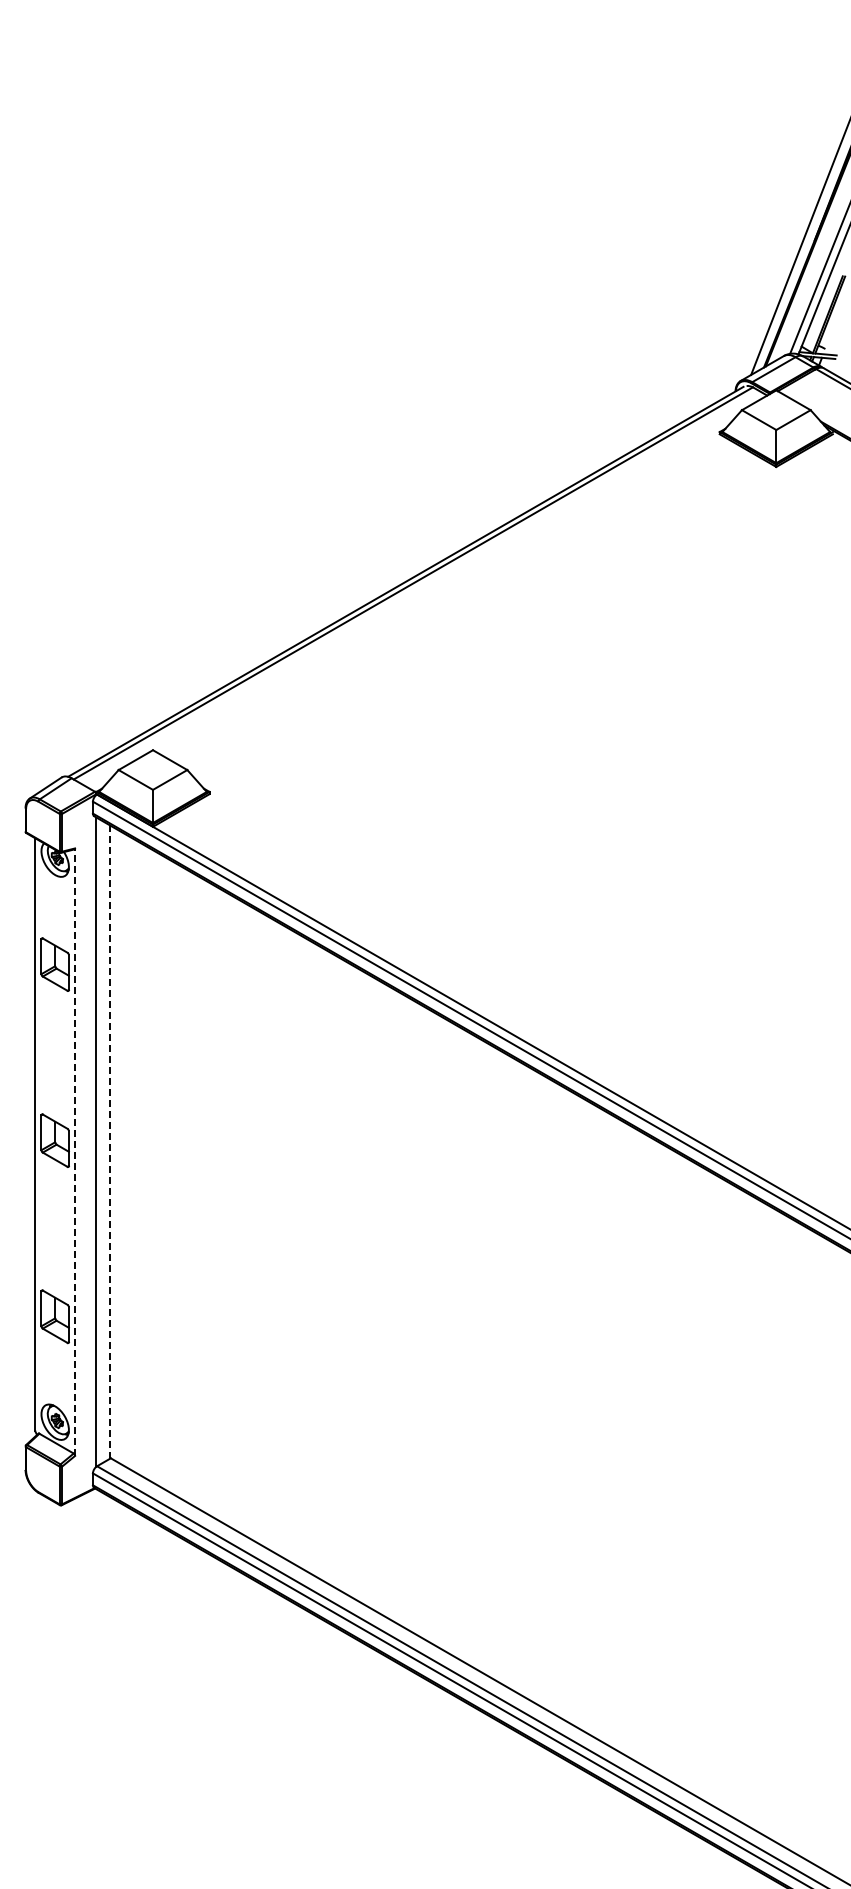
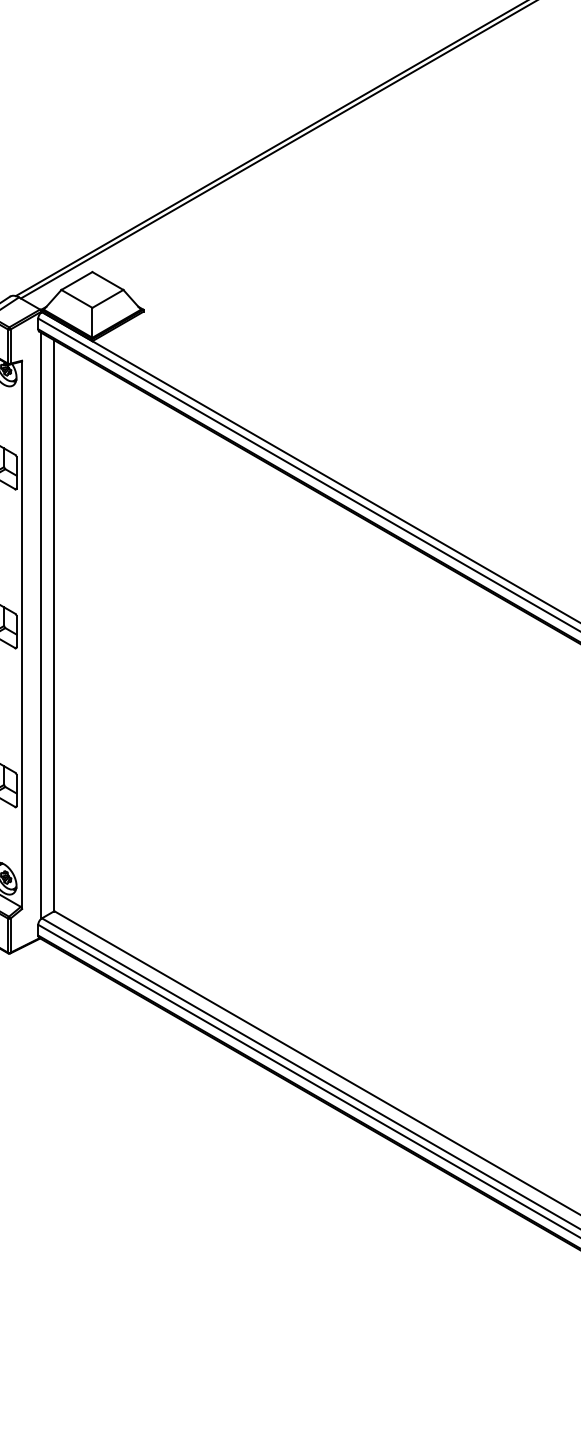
line: (110, 1142) -> (54, 626), dashed -> solid
line: (75, 1152) -> (22, 635), dashed -> solid

